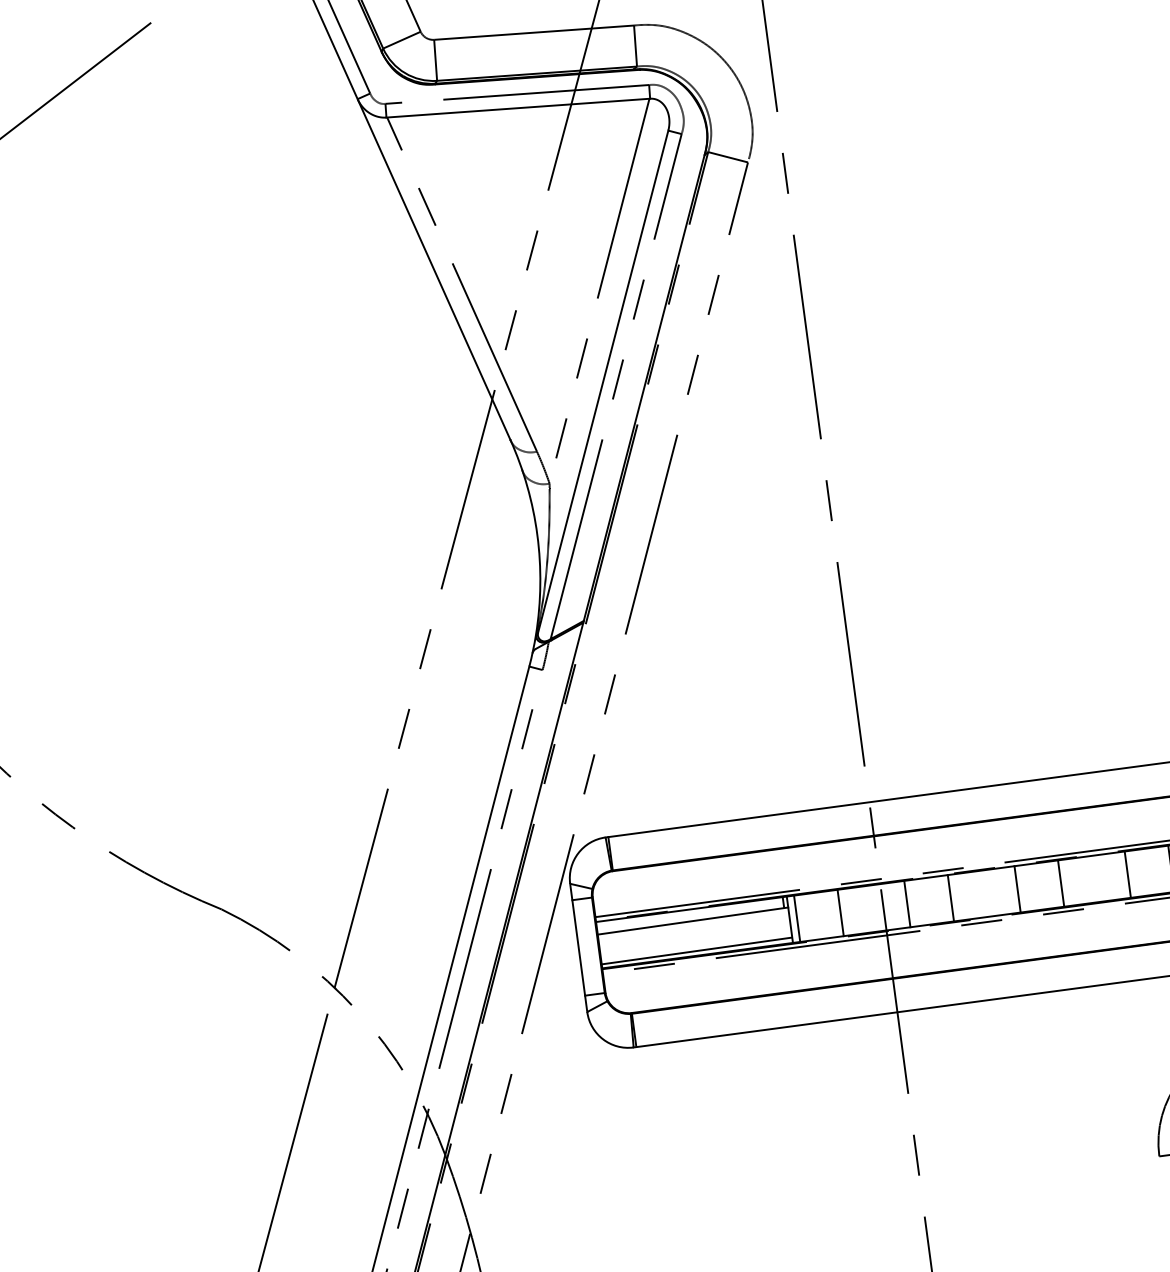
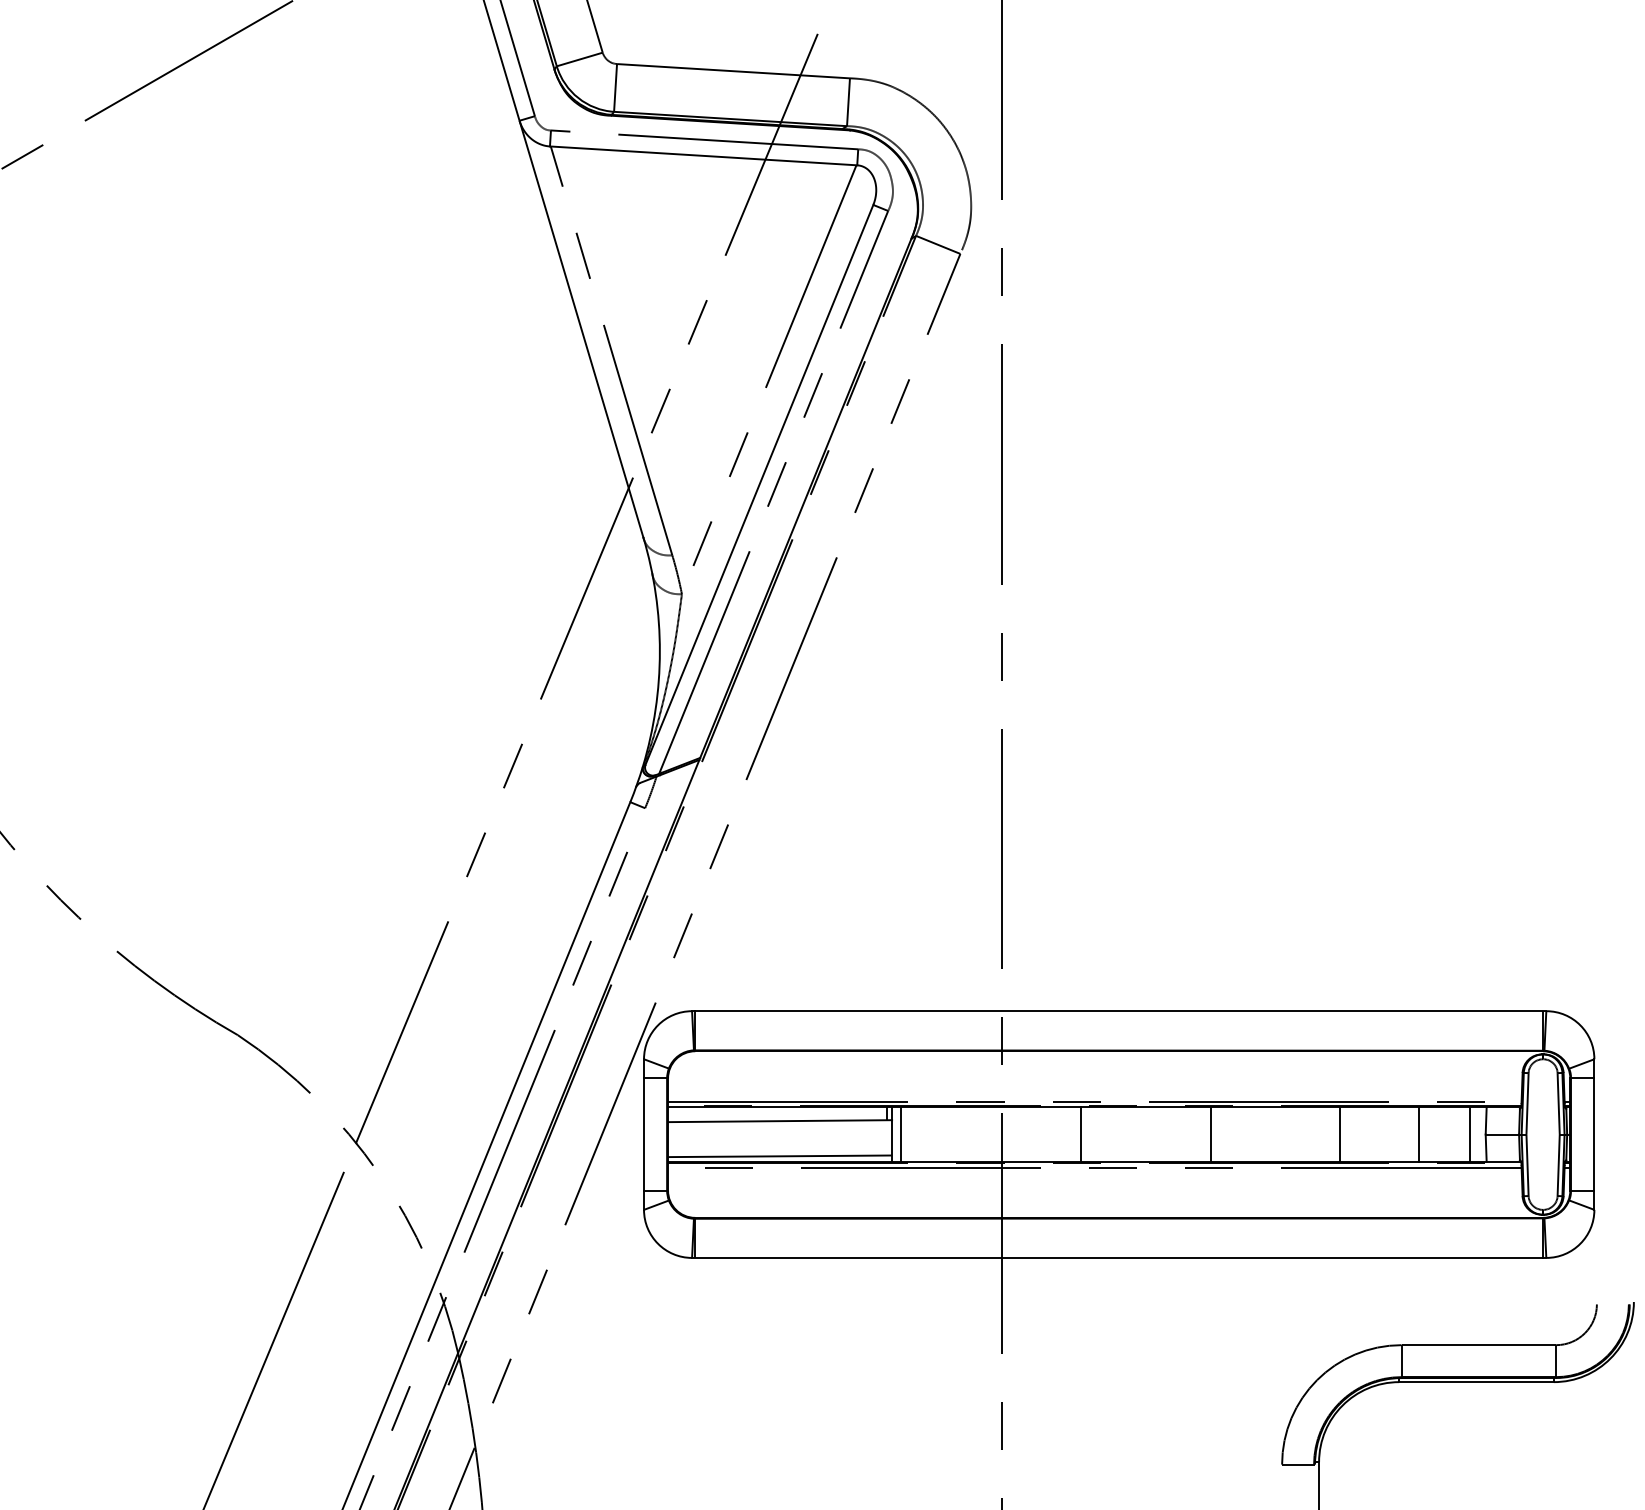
line: (1128, 874) -> (1289, 1134), removed
line: (1017, 889) -> (1159, 1134), removed
line: (907, 903) -> (1030, 1134), removed
line: (840, 912) -> (951, 1134), removed

